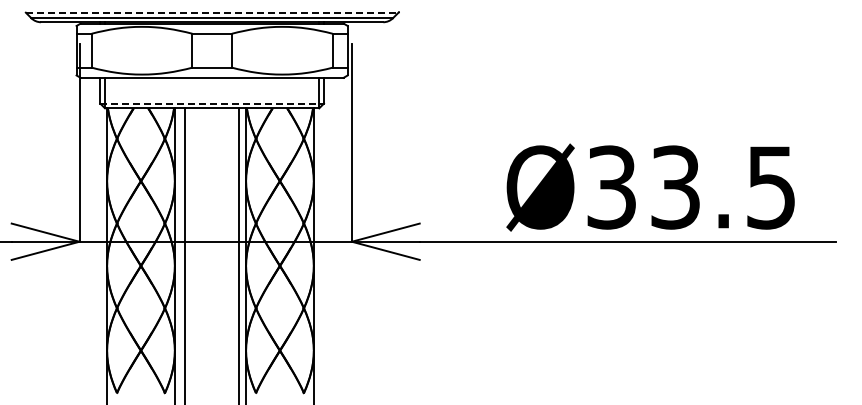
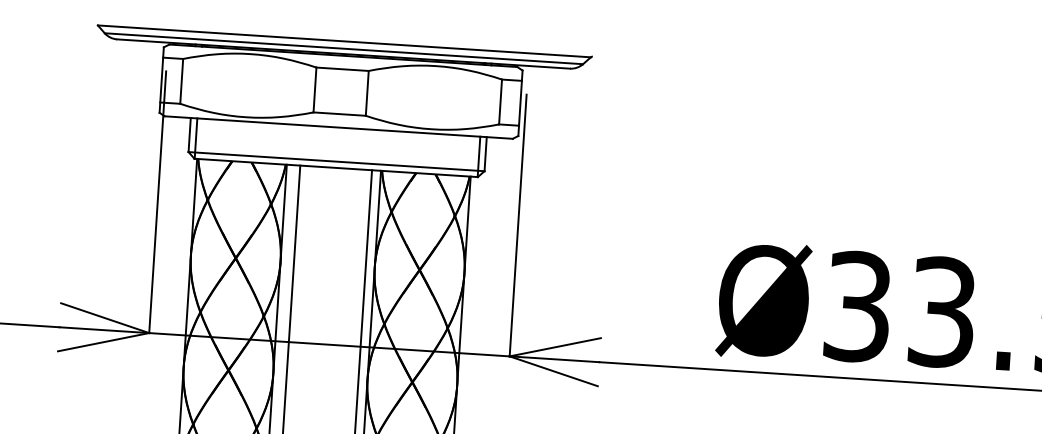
line: (212, 12) -> (344, 41), dashed -> solid
line: (212, 103) -> (337, 161), dashed -> solid

